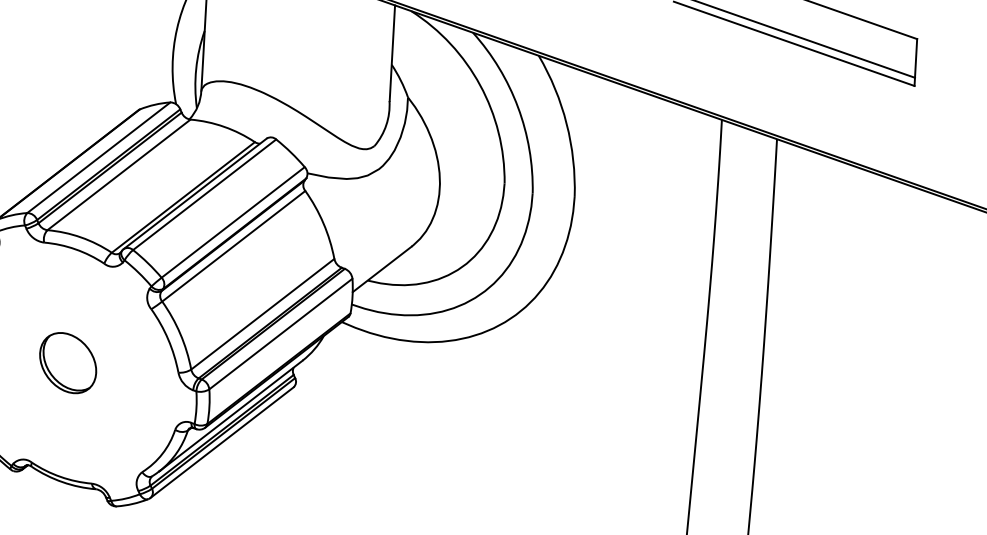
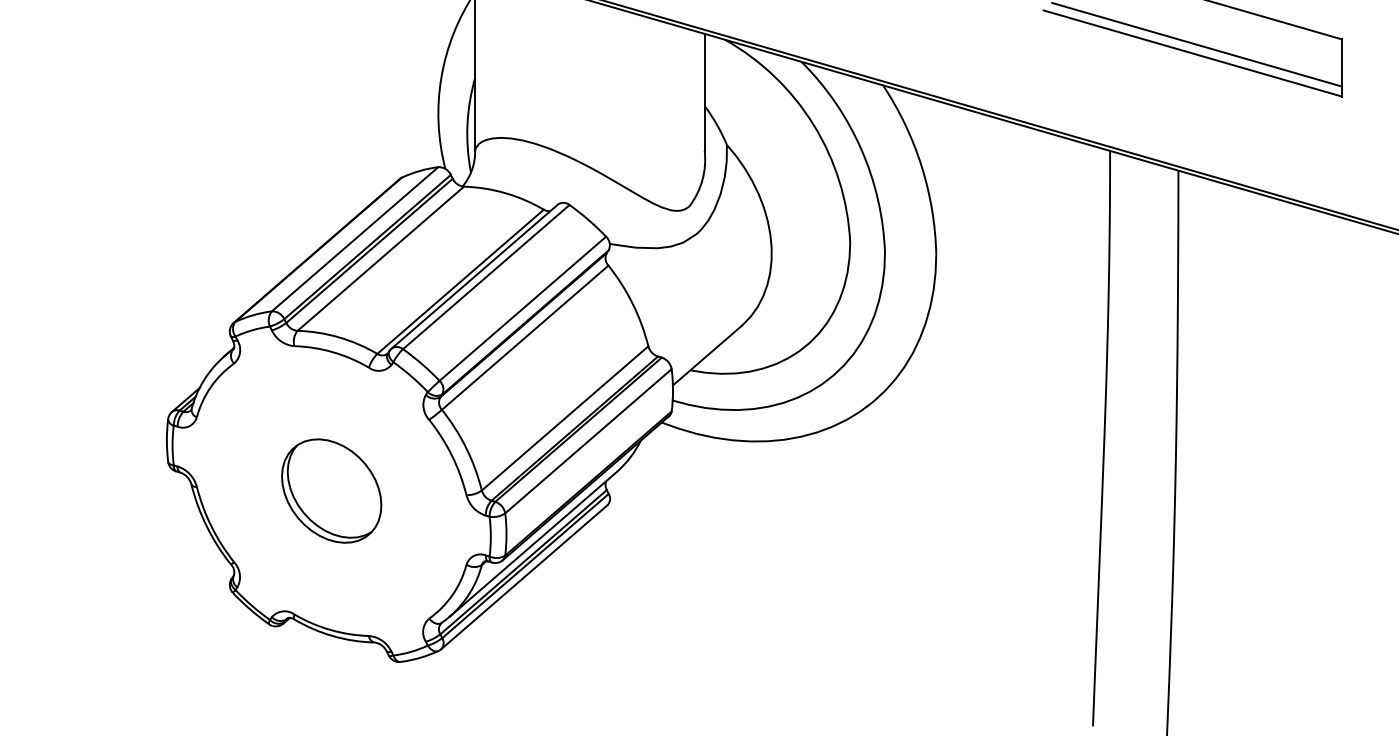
part: (67, 362) -> (331, 490), size x1.43

